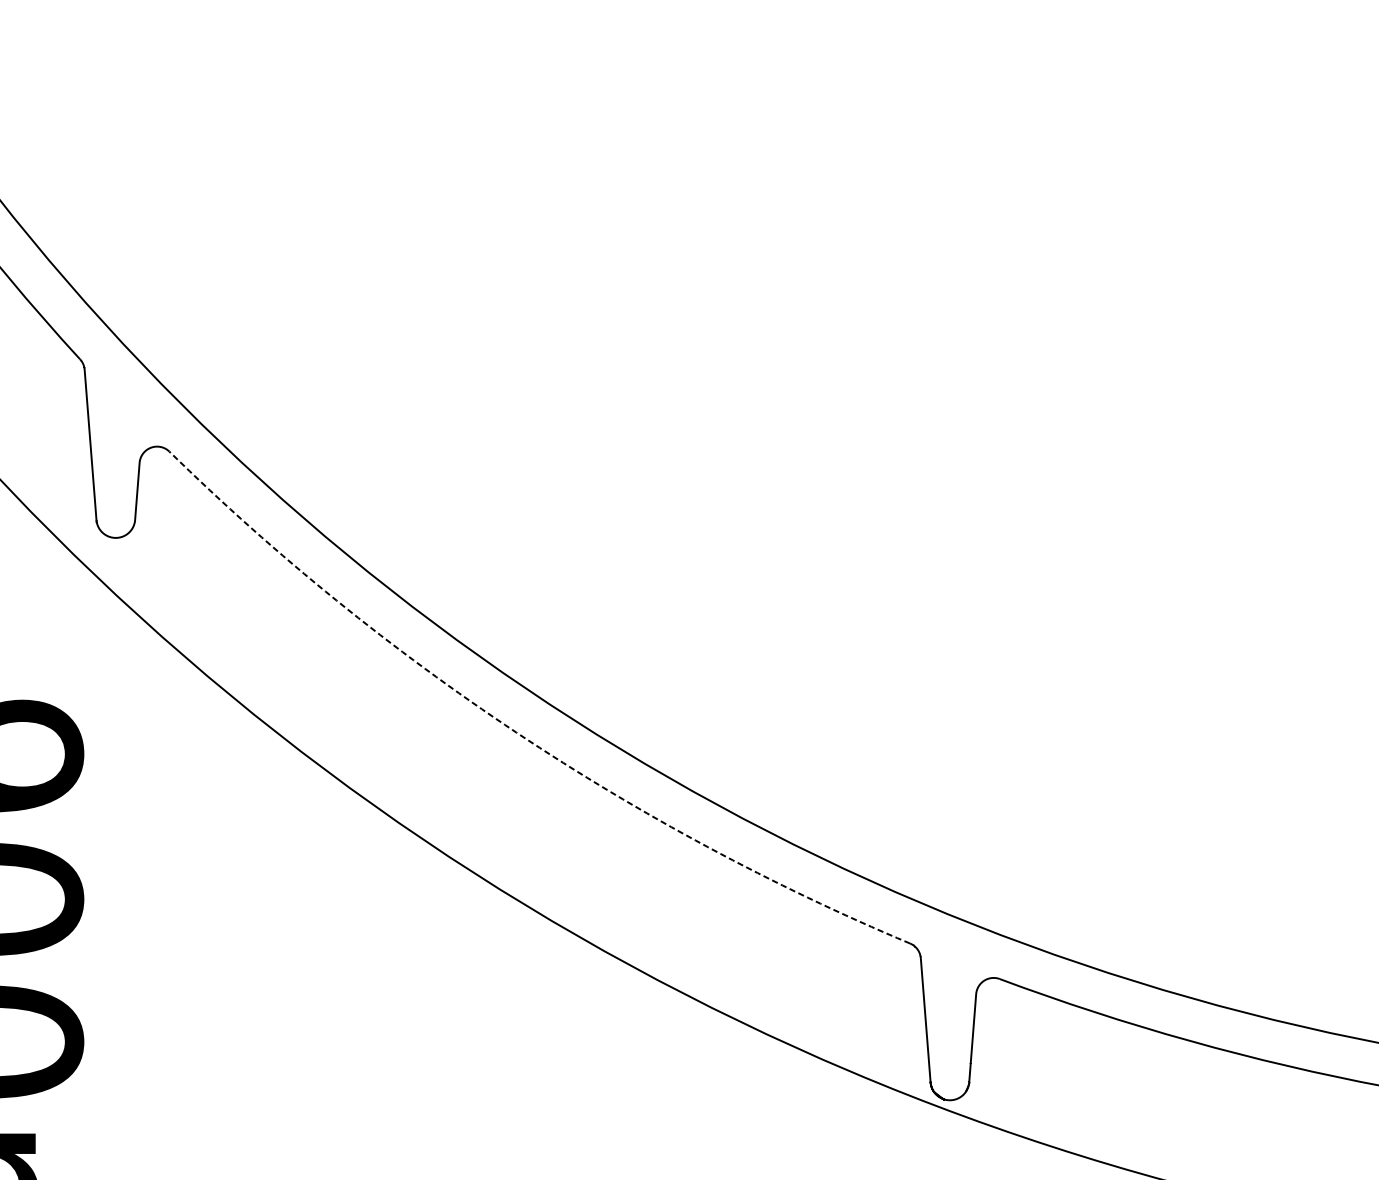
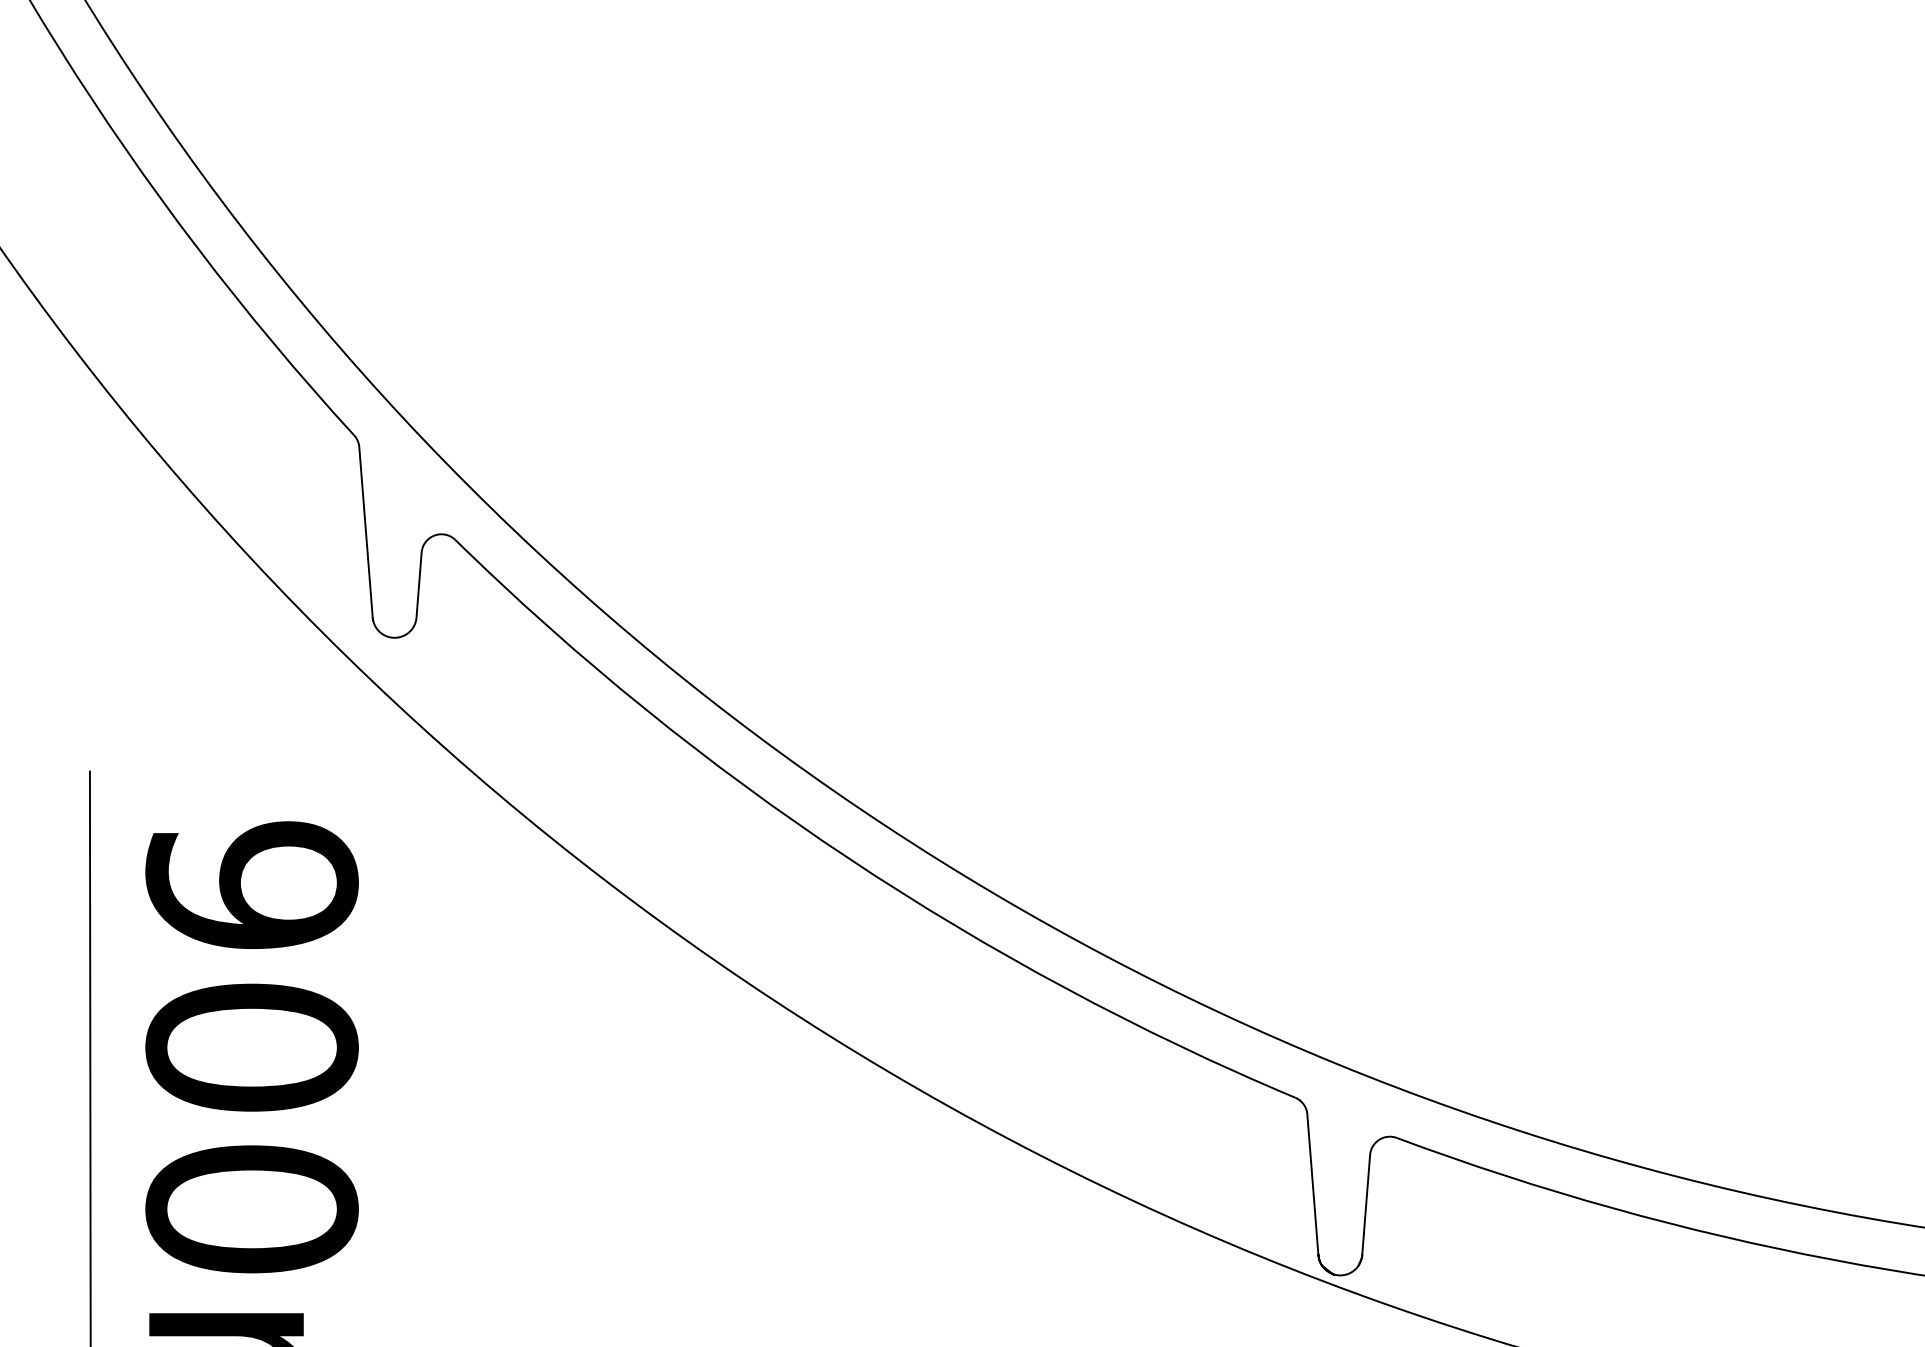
arc: (516, 732) -> (848, 858), dashed -> solid

